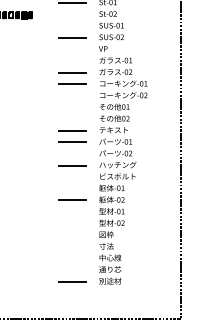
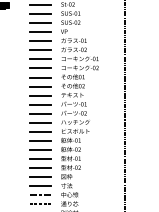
line: (72, 14) -> (40, 4), added
line: (72, 26) -> (40, 14), added
line: (72, 49) -> (40, 32), added
line: (72, 61) -> (40, 41), added
line: (72, 95) -> (40, 68), added
line: (72, 107) -> (40, 77), added
line: (72, 119) -> (40, 86), added
line: (72, 154) -> (40, 114), added
line: (72, 177) -> (40, 132), added
line: (72, 188) -> (40, 140), added
line: (72, 212) -> (40, 159), added
line: (72, 223) -> (40, 167), added
line: (72, 235) -> (40, 177), added
line: (72, 246) -> (40, 185), added
line: (72, 258) -> (40, 195), added
line: (72, 270) -> (40, 204), added

